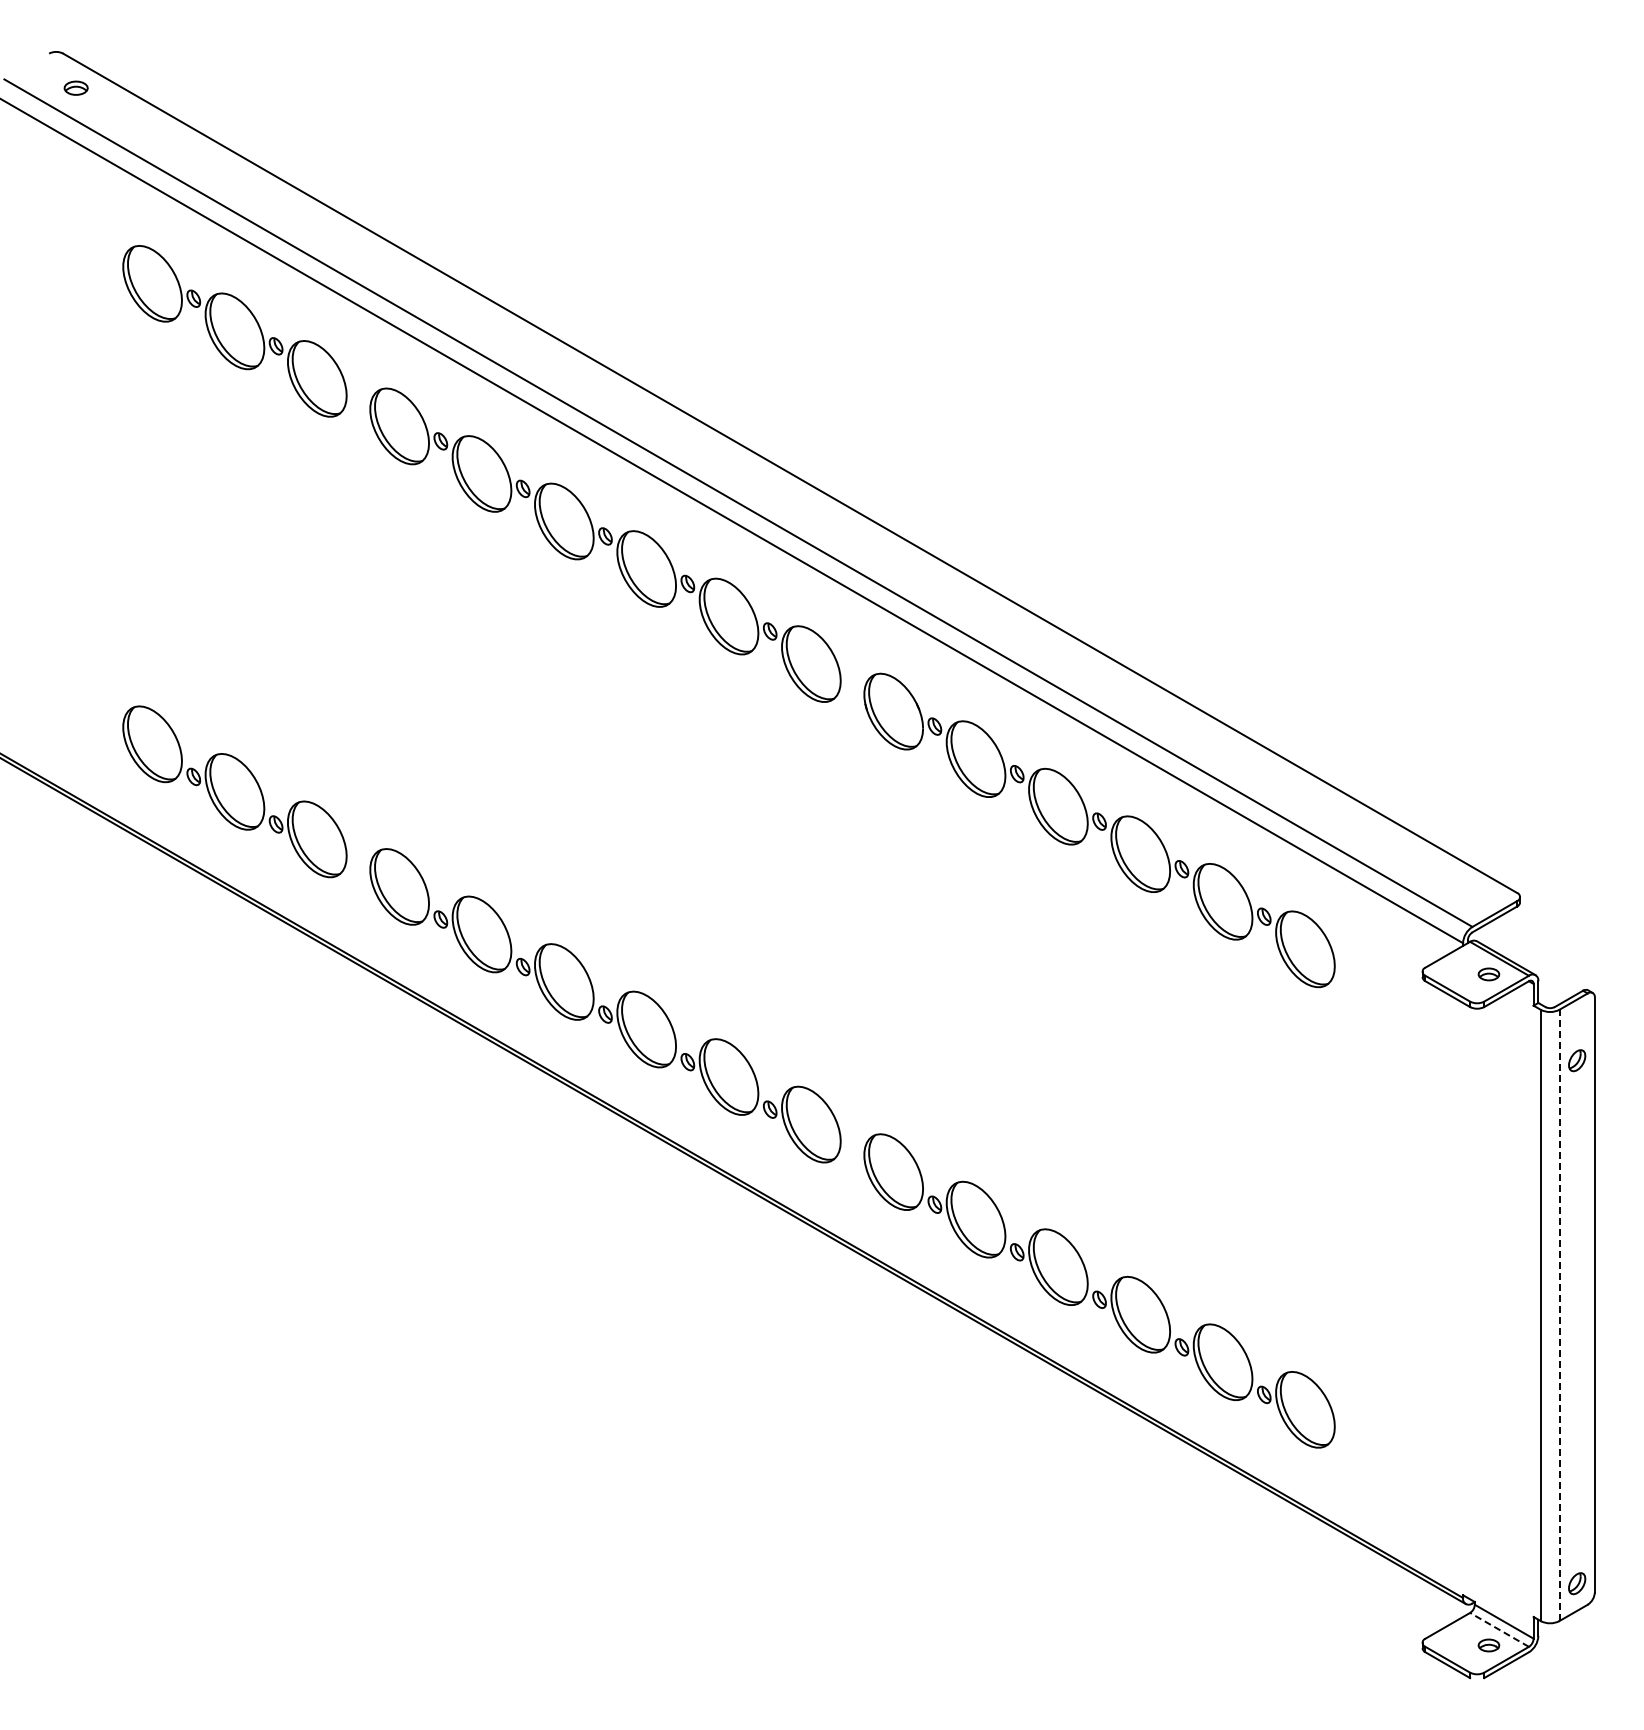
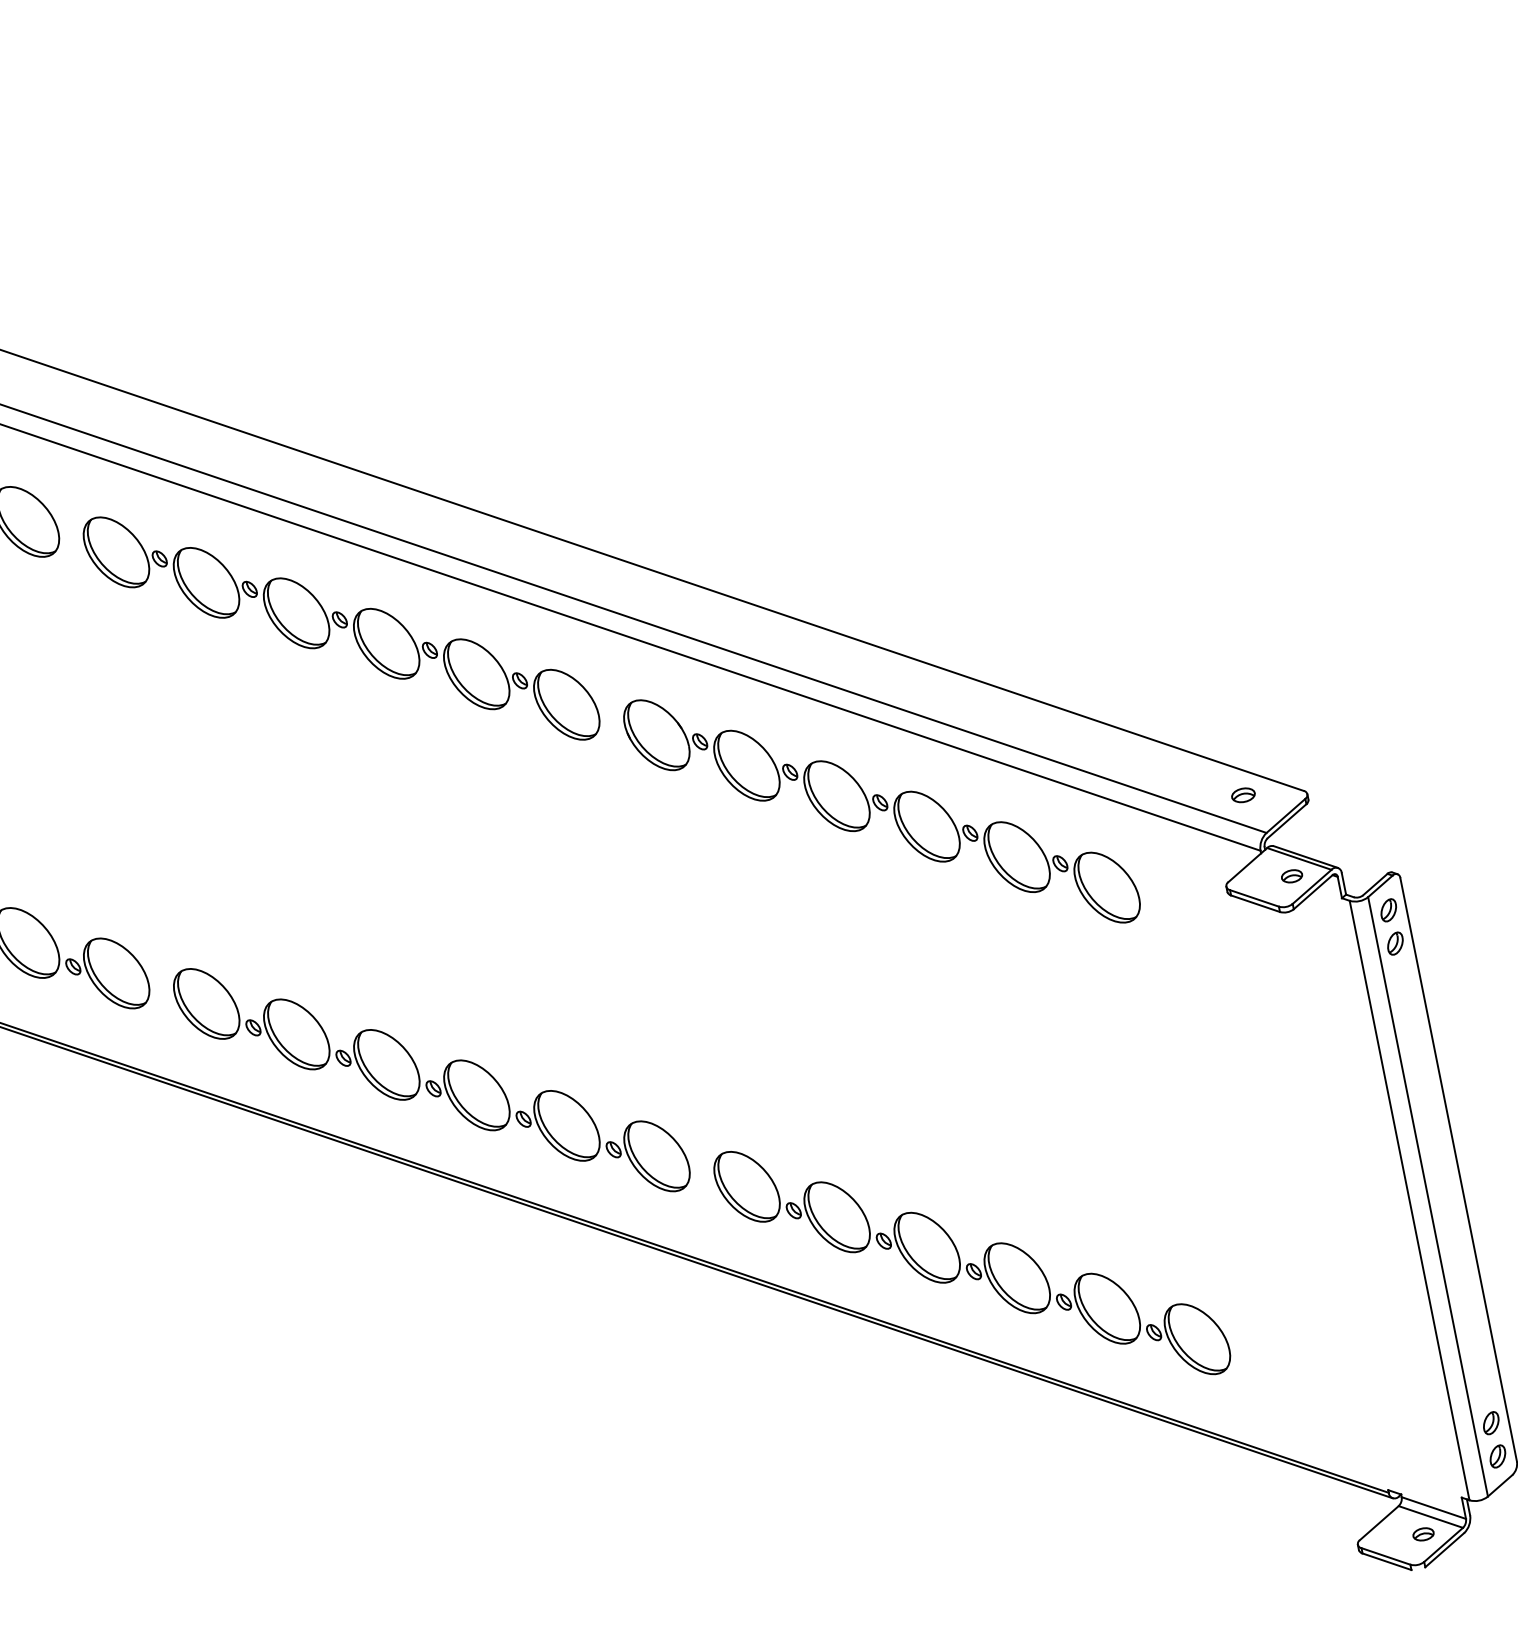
part: (1456, 884) -> (1242, 794), added
part: (1577, 1026) -> (1389, 910), added
line: (1559, 1315) -> (1428, 1196), dashed -> solid
part: (1577, 1549) -> (1491, 1422), added
line: (1499, 1629) -> (1430, 1516), dashed -> solid

